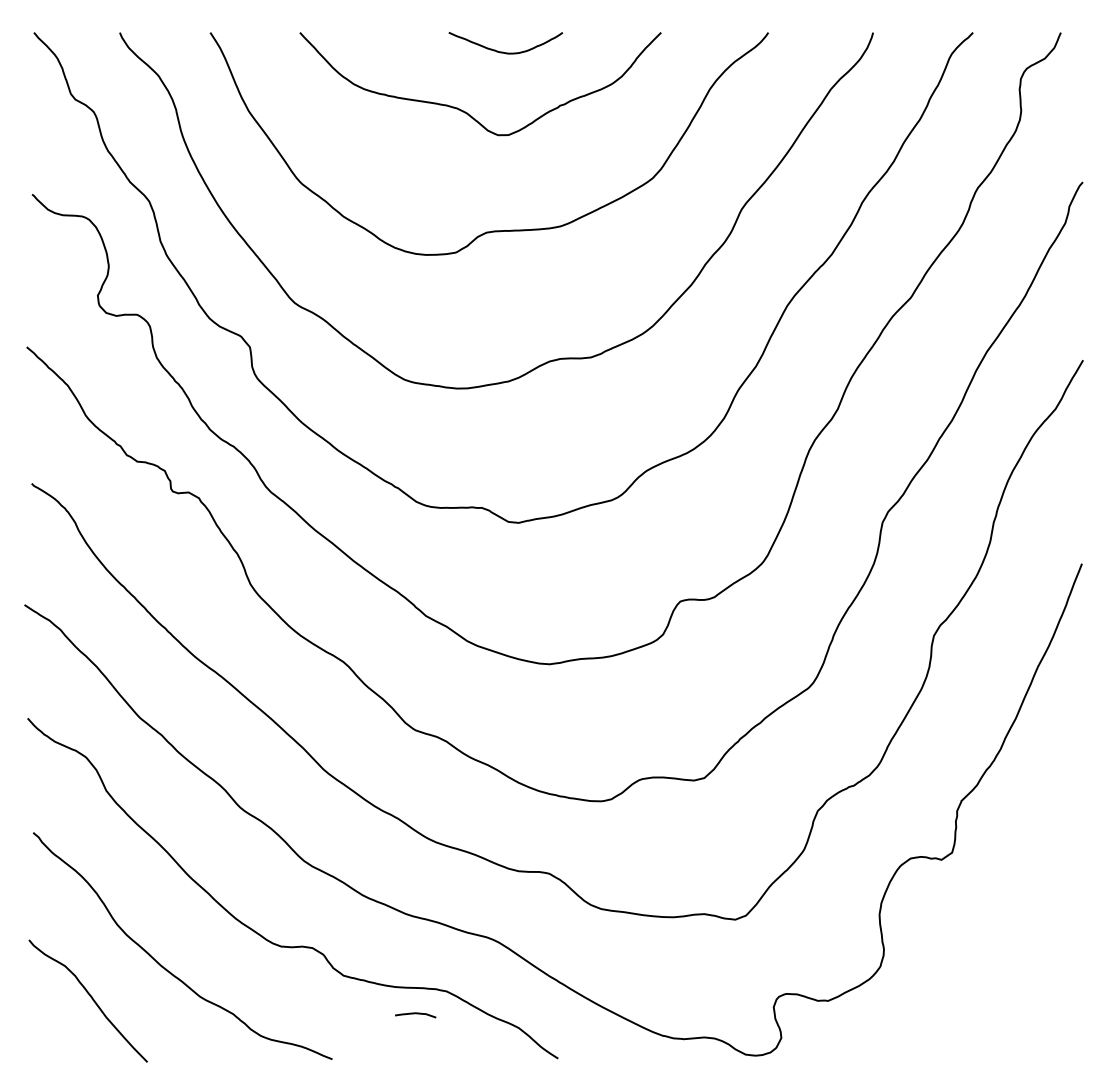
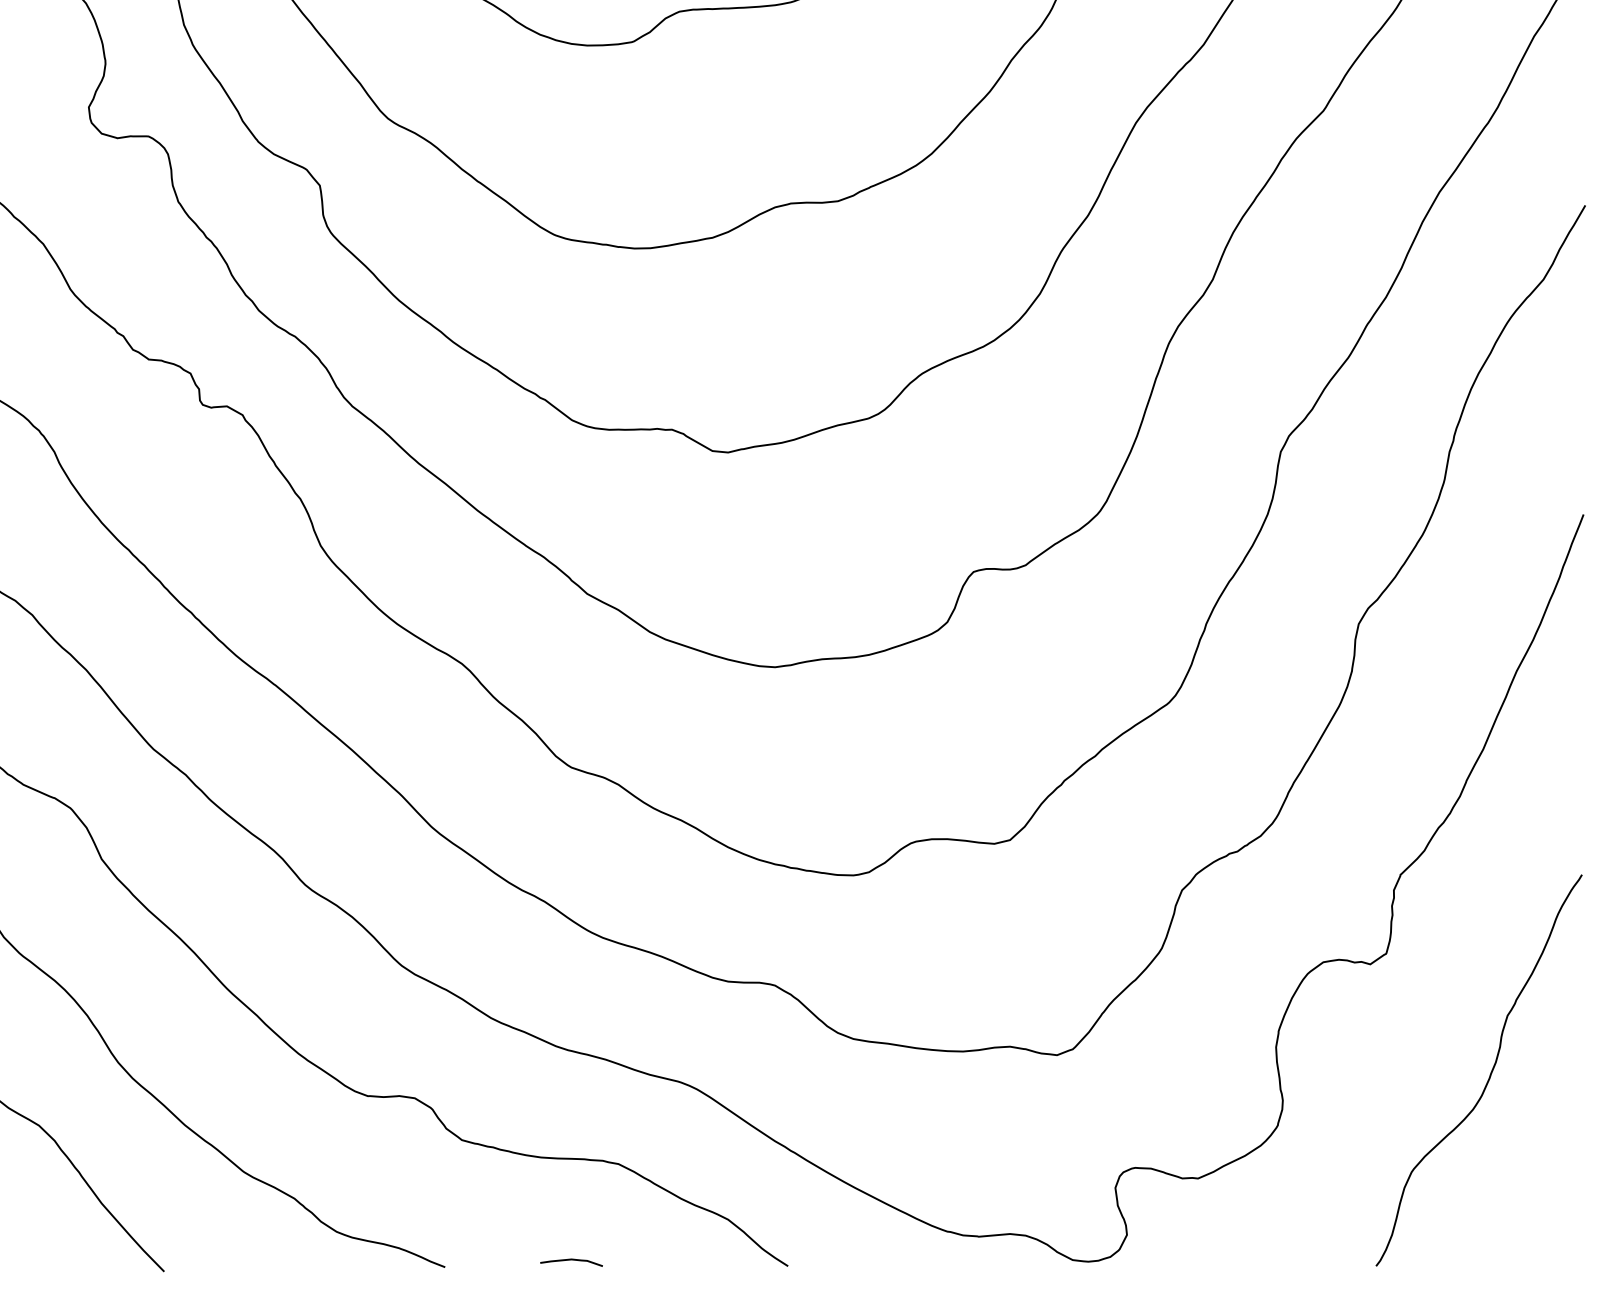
curve: (1020, 930) -> (1490, 1071), added
curve: (415, 1014) -> (571, 1261), moved

